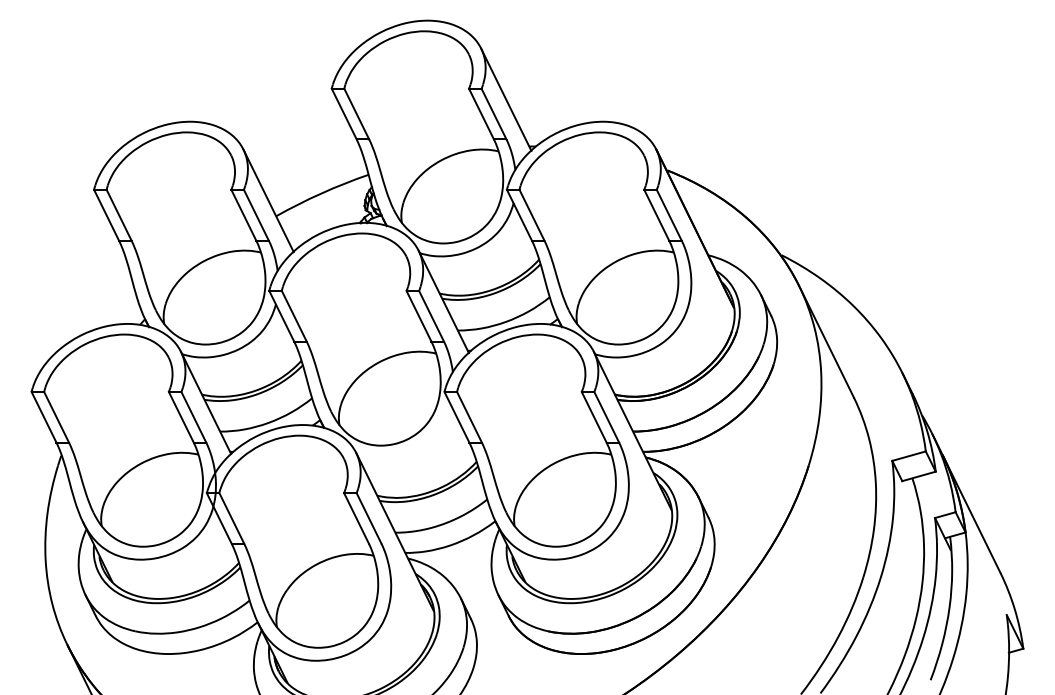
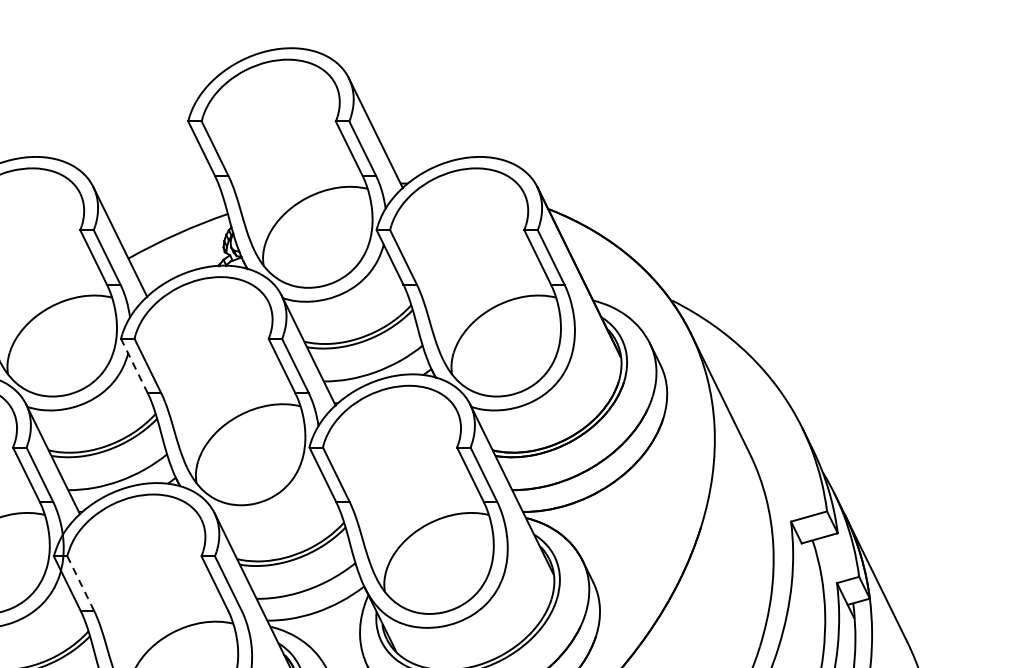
line: (281, 315) -> (134, 365), solid -> dashed
line: (231, 518) -> (80, 583), solid -> dashed

